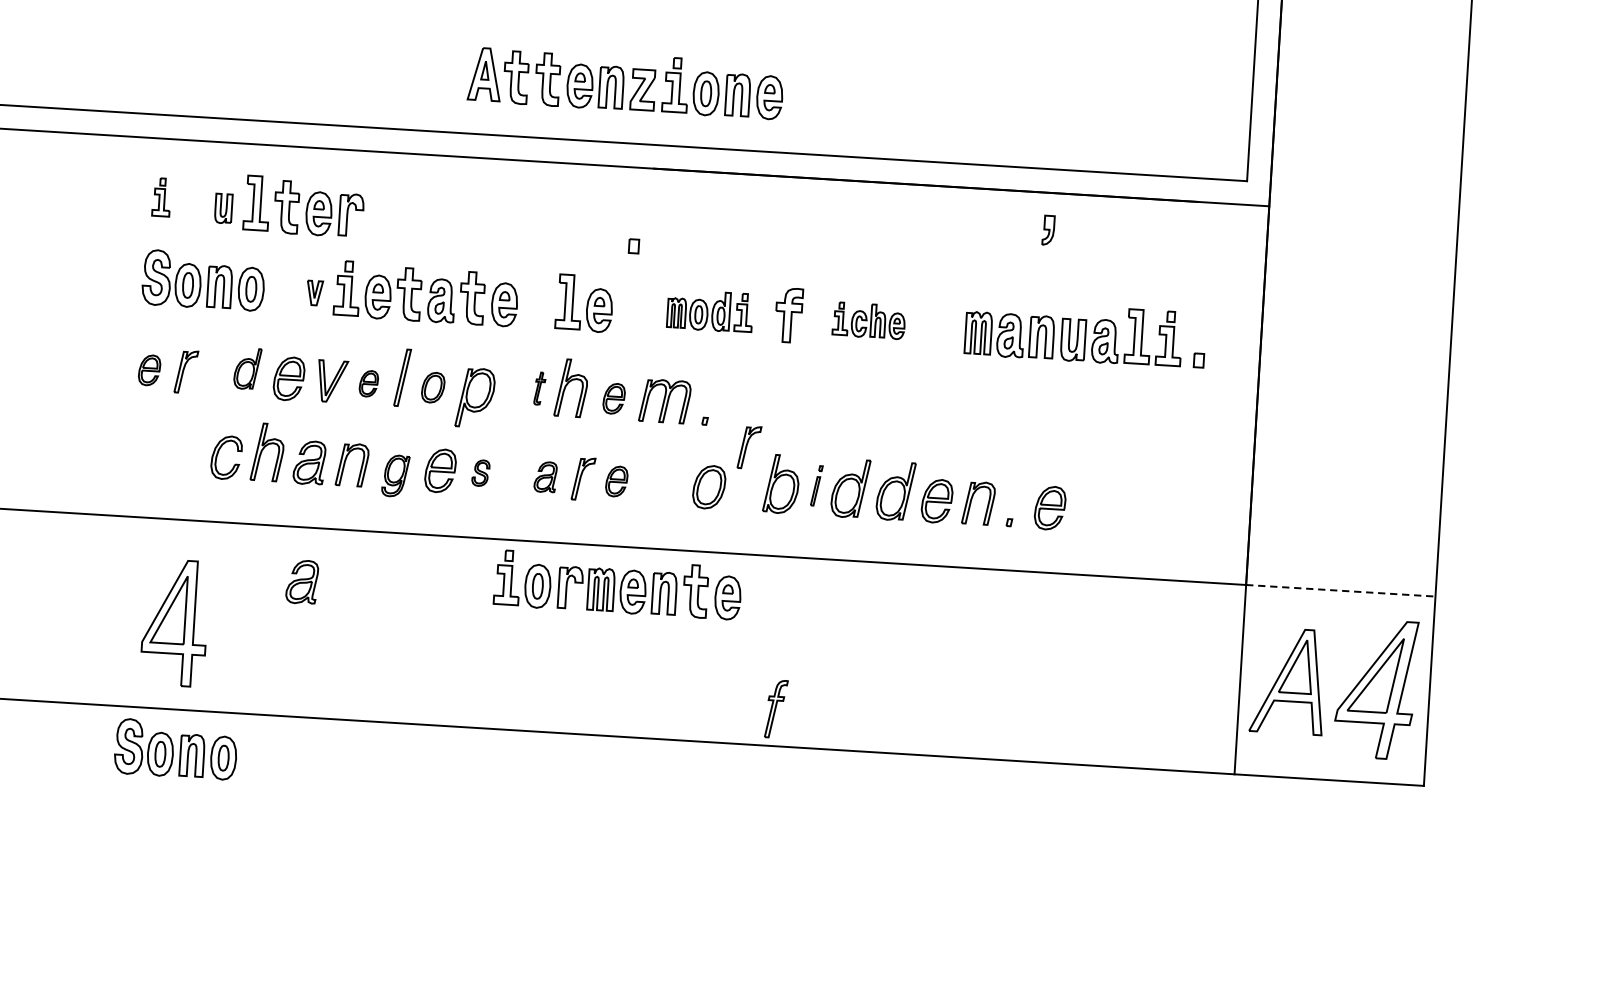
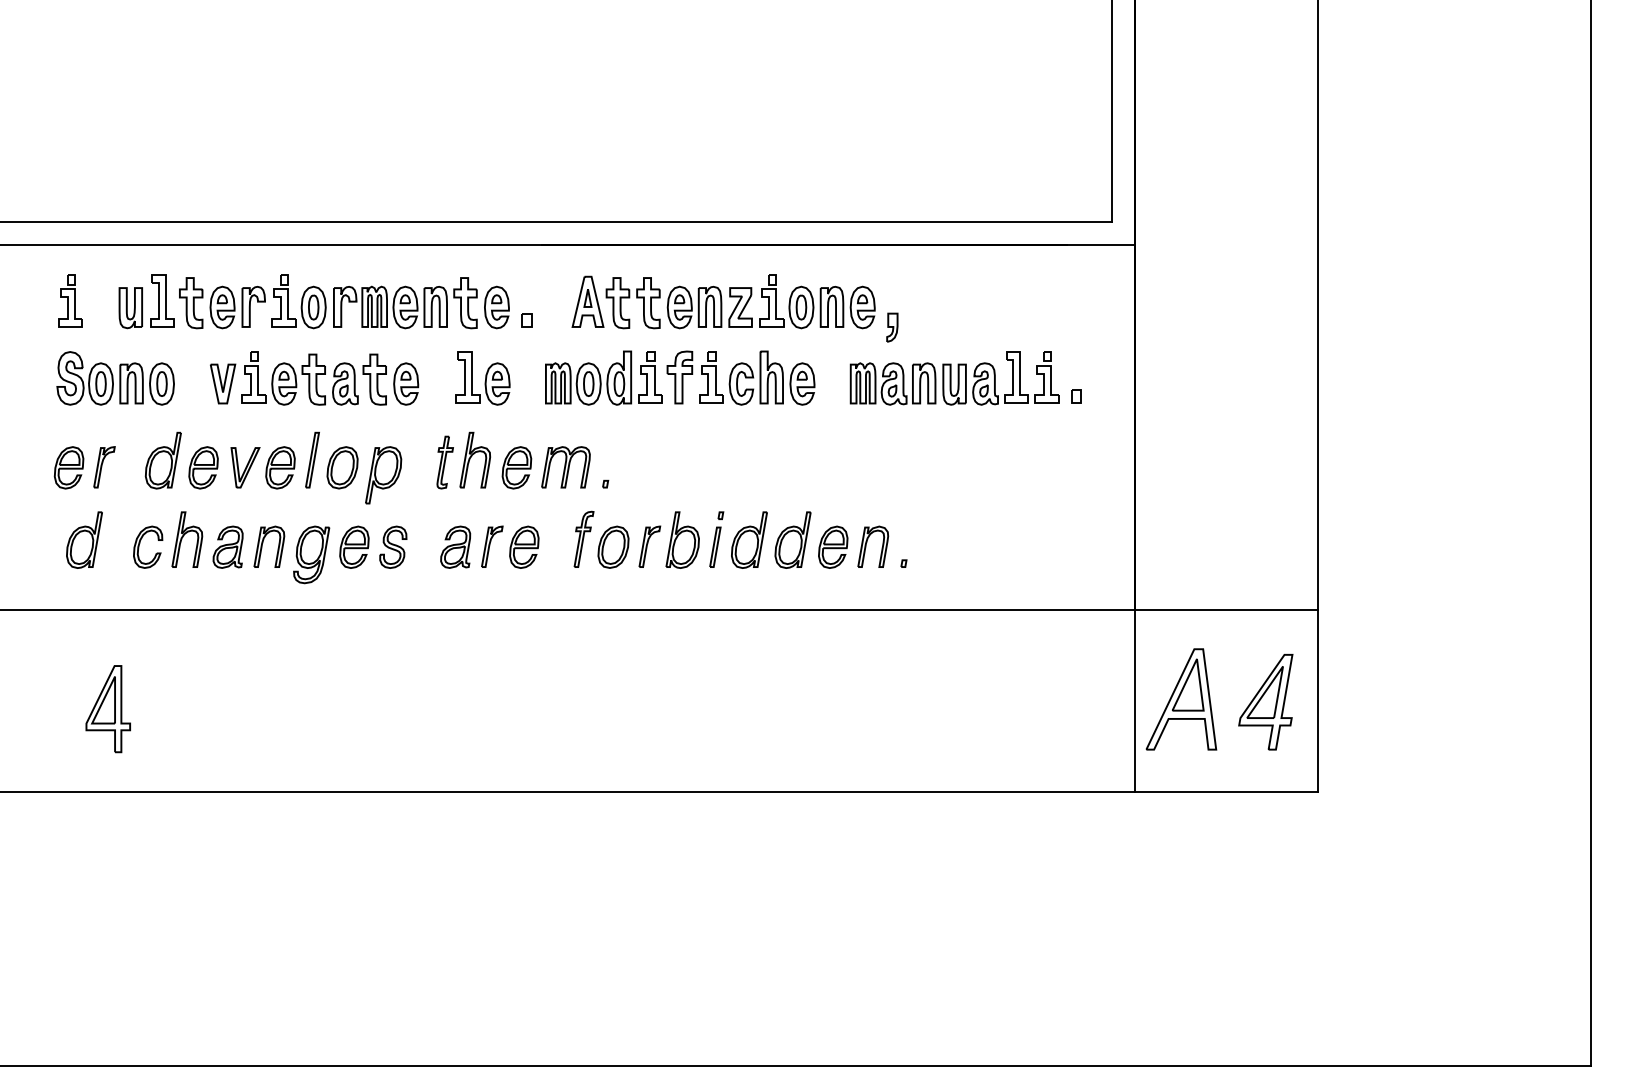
part: (625, 82) -> (723, 301), moved
part: (161, 196) -> (70, 300), size x1.43
part: (223, 208) -> (130, 308), size x1.43
part: (1048, 230) -> (892, 327), moved
part: (315, 292) -> (223, 383), size x1.67
part: (709, 310) -> (603, 377), size x1.43
part: (869, 320) -> (757, 377), size x1.67
part: (246, 368) -> (162, 460), size x1.43
part: (149, 369) -> (68, 467), size x1.43
part: (368, 383) -> (280, 467), size x1.67
part: (433, 387) -> (342, 467), size x1.43
part: (539, 388) -> (444, 462), size x1.67
part: (613, 398) -> (516, 467), size x1.43
part: (161, 445) -> (84, 539), added
part: (749, 447) -> (649, 546), moved
part: (481, 472) -> (393, 546), size x1.67
part: (395, 475) -> (311, 554), size x1.43
part: (545, 476) -> (455, 546), size x1.43
part: (616, 480) -> (524, 546), size x1.43
part: (816, 485) -> (716, 539), size x1.43
part: (1050, 507) -> (942, 546), removed
part: (301, 581) -> (227, 661), removed
part: (617, 584) -> (390, 301), moved
line: (1341, 590) -> (1226, 609), dashed -> solid
part: (174, 623) -> (107, 709), size x0.71
part: (1375, 689) -> (1265, 702), size x0.71
part: (775, 708) -> (583, 538), moved
part: (175, 749) -> (116, 830), removed

